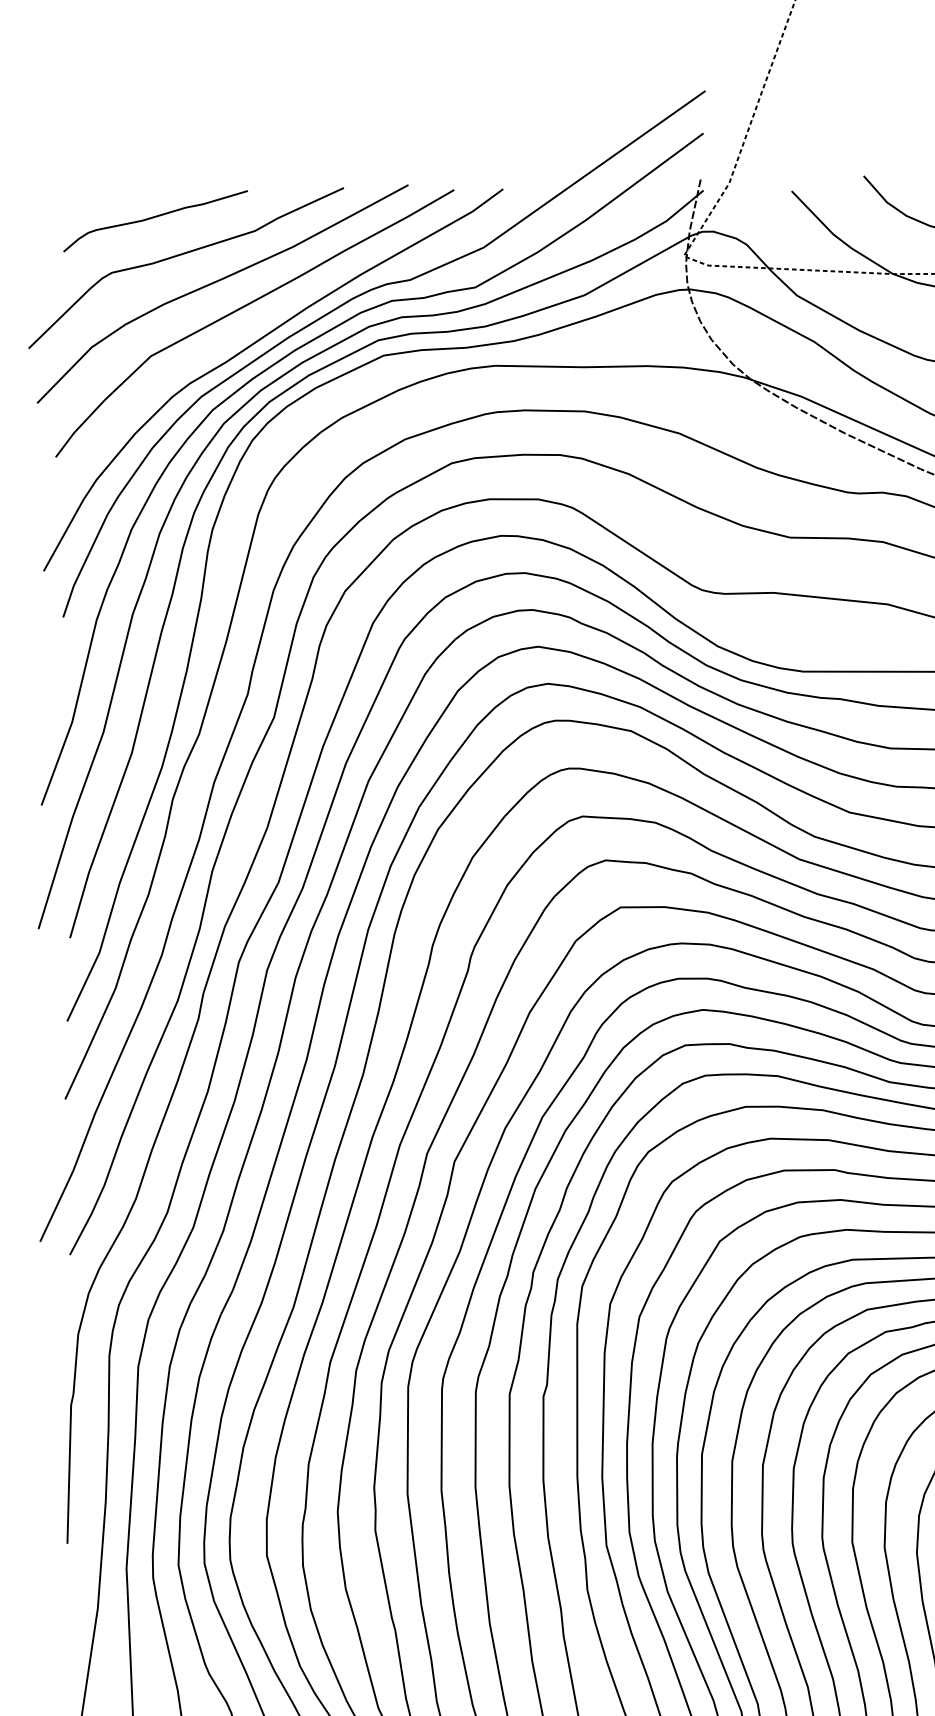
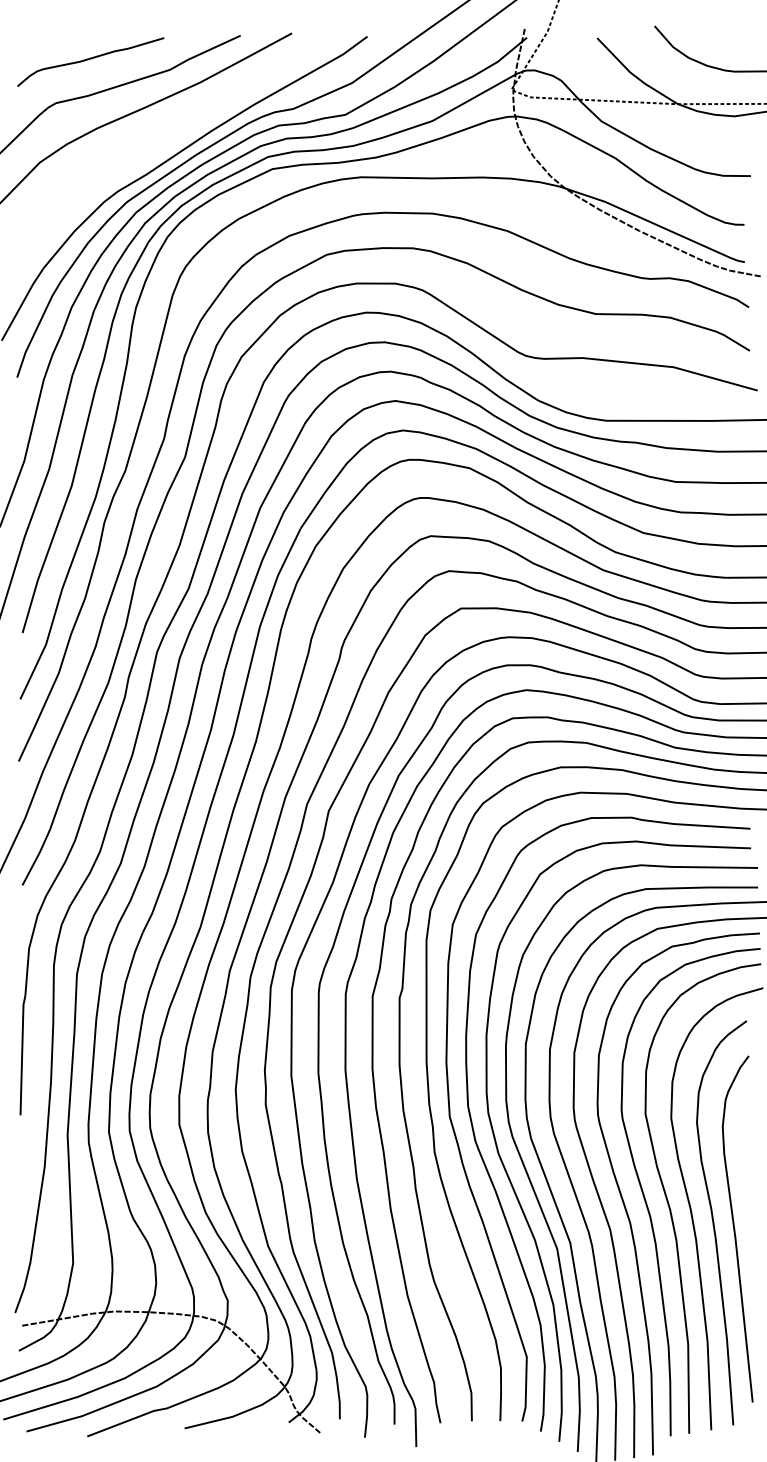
curve: (245, 307) -> (162, 130), removed

